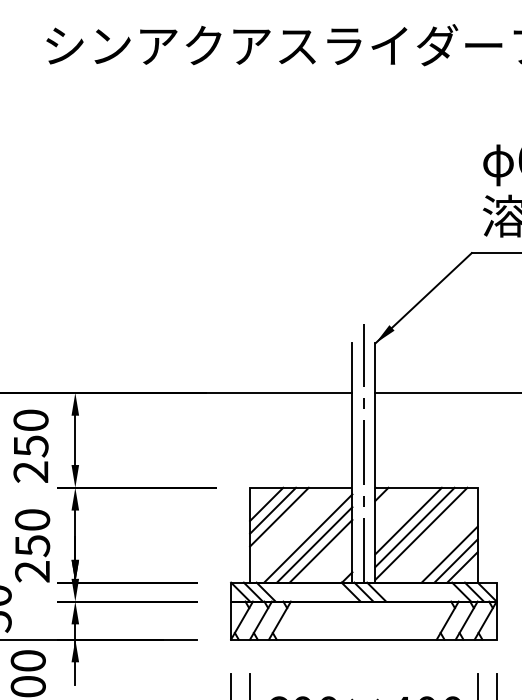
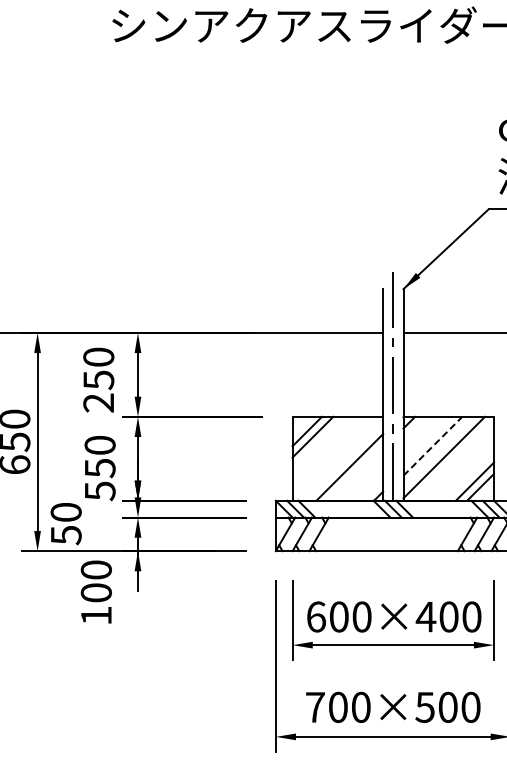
line: (279, 516) -> (318, 442), removed
line: (408, 521) -> (432, 446), solid -> dashed
line: (414, 526) -> (438, 451), removed
line: (308, 538) -> (344, 461), removed
line: (321, 550) -> (355, 472), removed
line: (449, 554) -> (469, 475), removed
text: (31, 572) -> (99, 491), 250 -> 550

